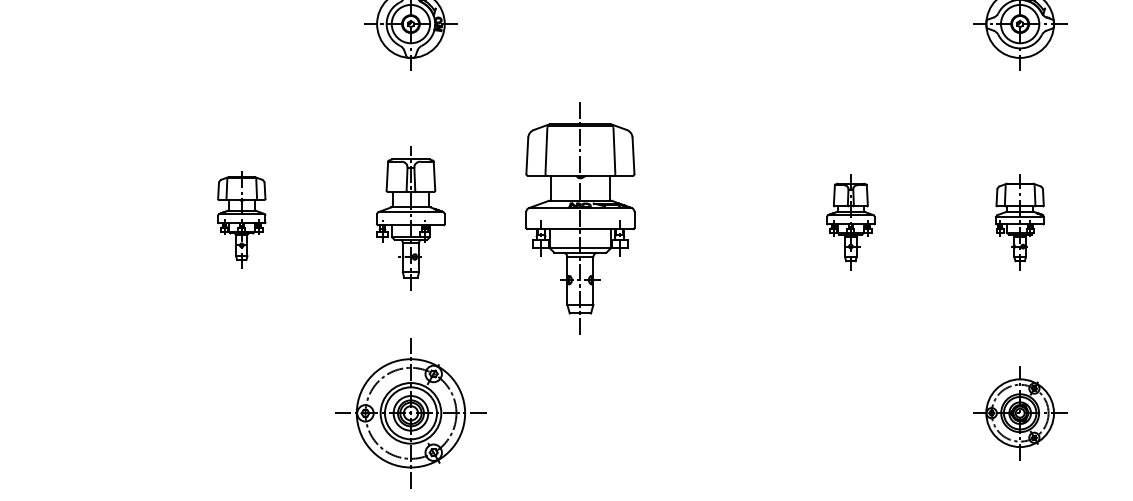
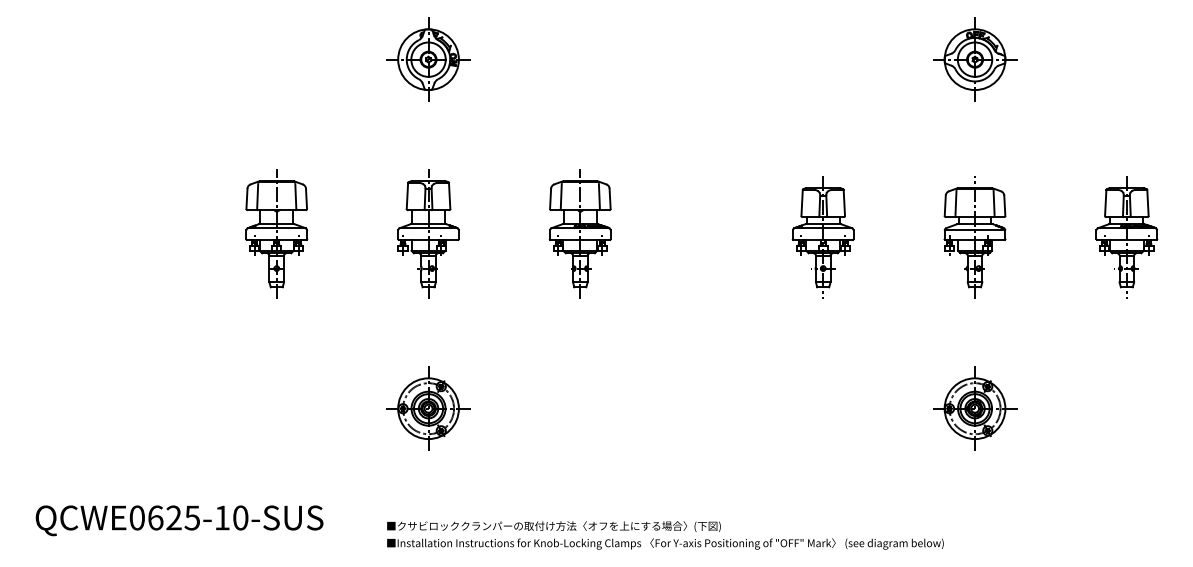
part: (241, 217) -> (276, 233), size x1.43
part: (579, 217) -> (579, 233), size x0.62
part: (850, 222) -> (822, 237), size x1.43
part: (1019, 222) -> (974, 237), size x1.43
part: (410, 412) -> (428, 408), size x0.62

